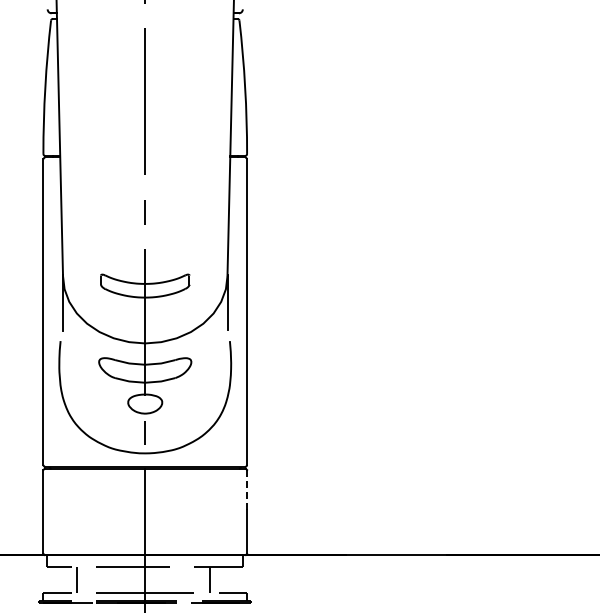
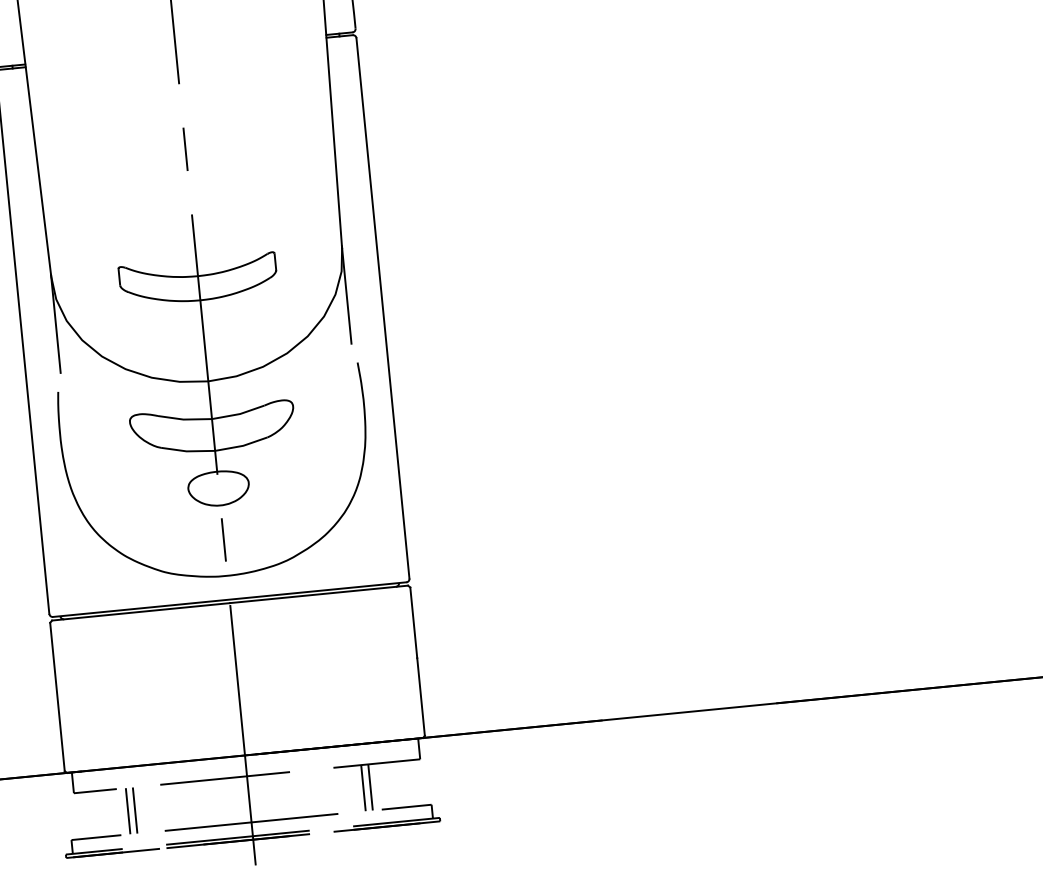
line: (247, 489) -> (414, 621), dashed -> solid
line: (80, 579) -> (134, 810), added
line: (213, 579) -> (369, 786), added

